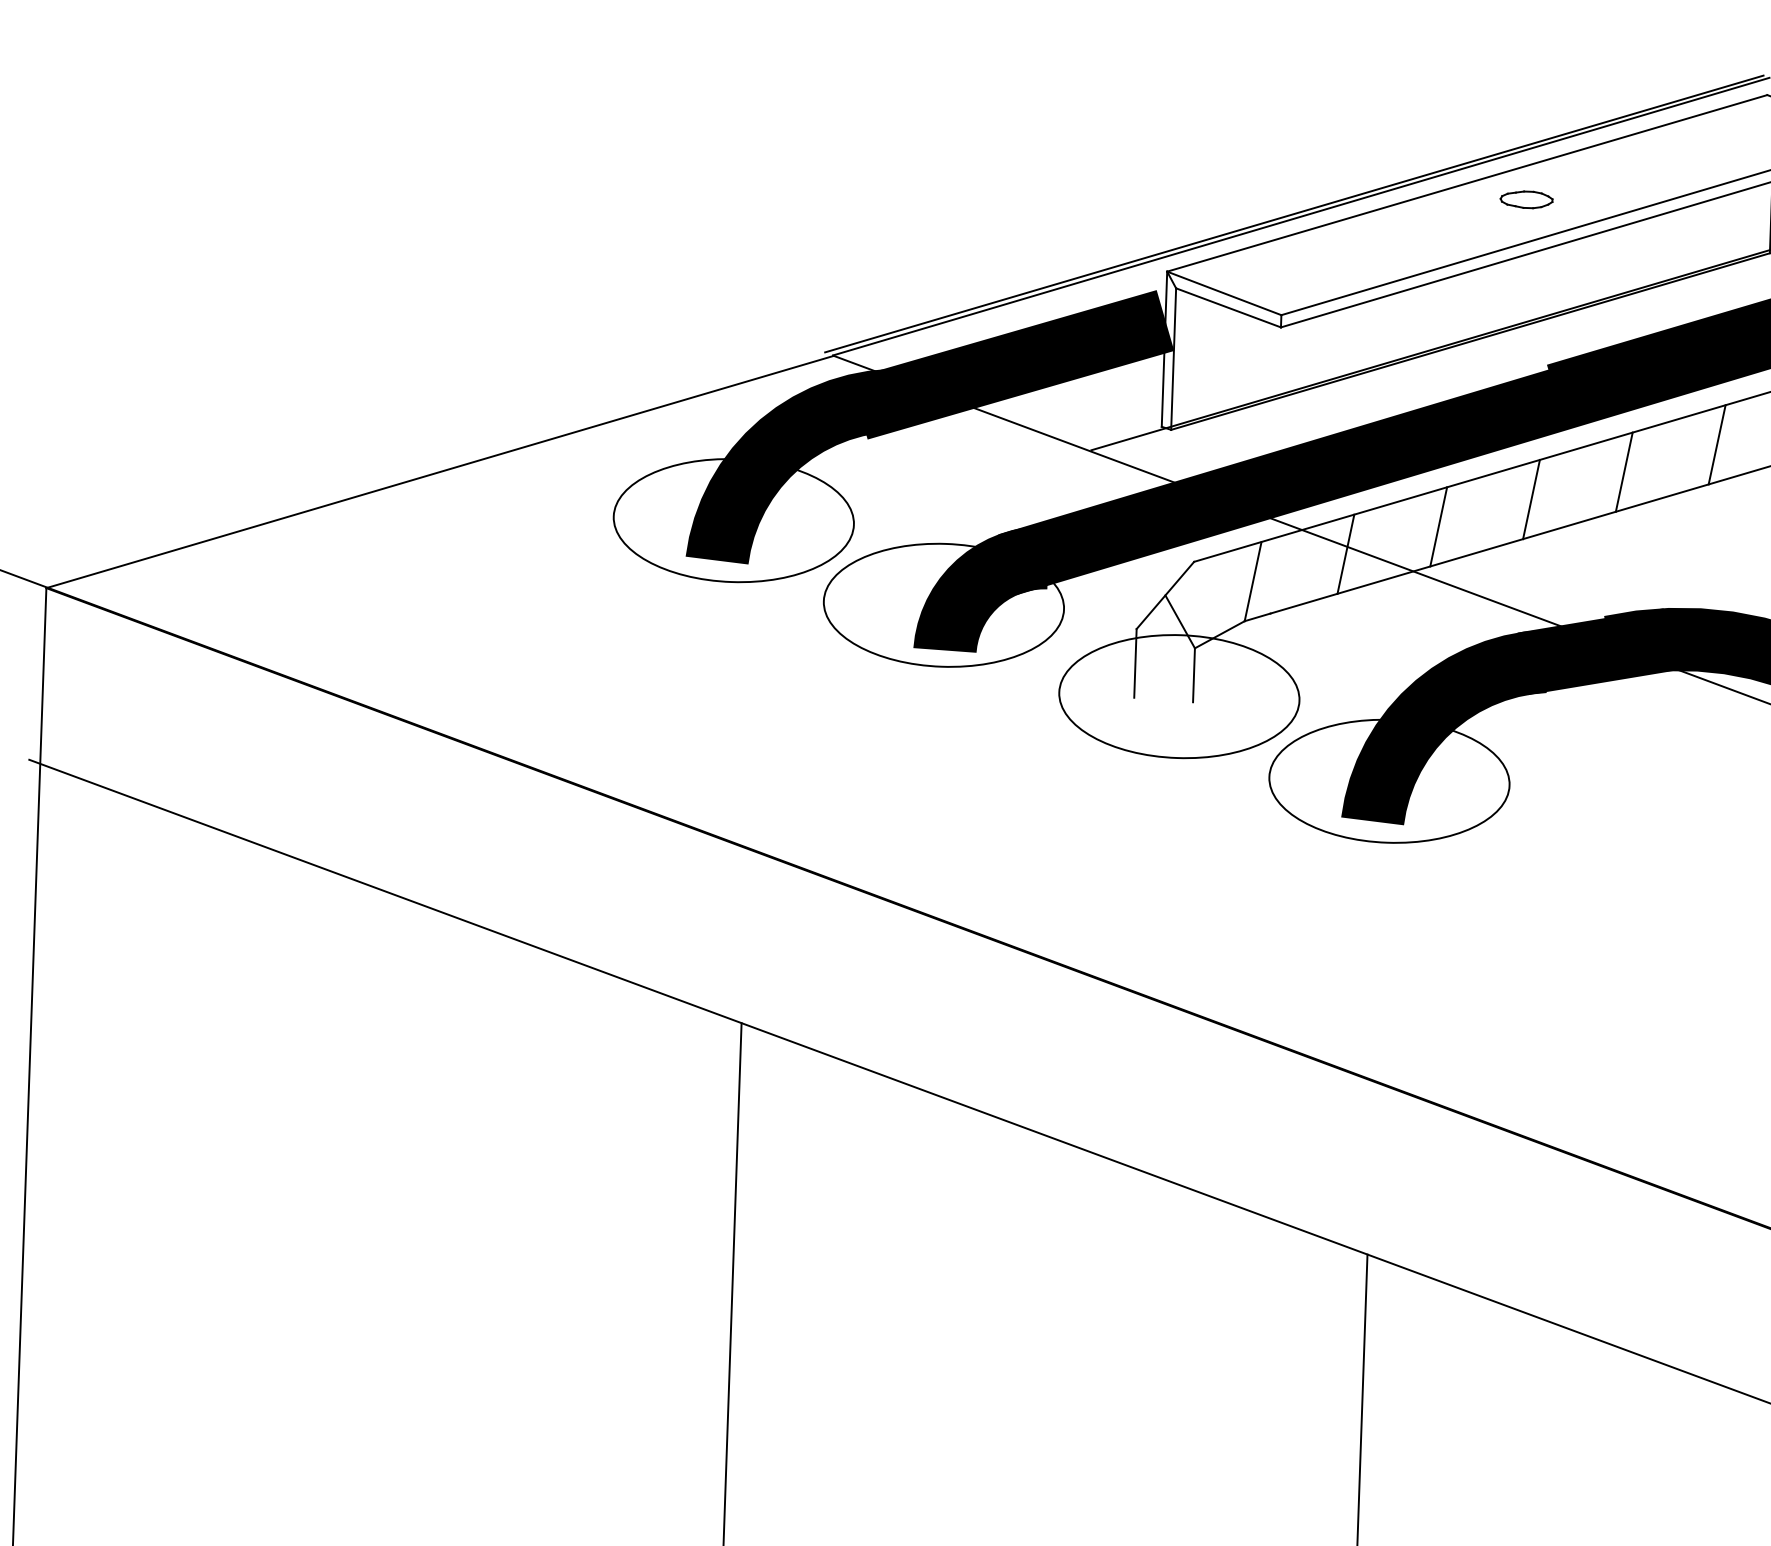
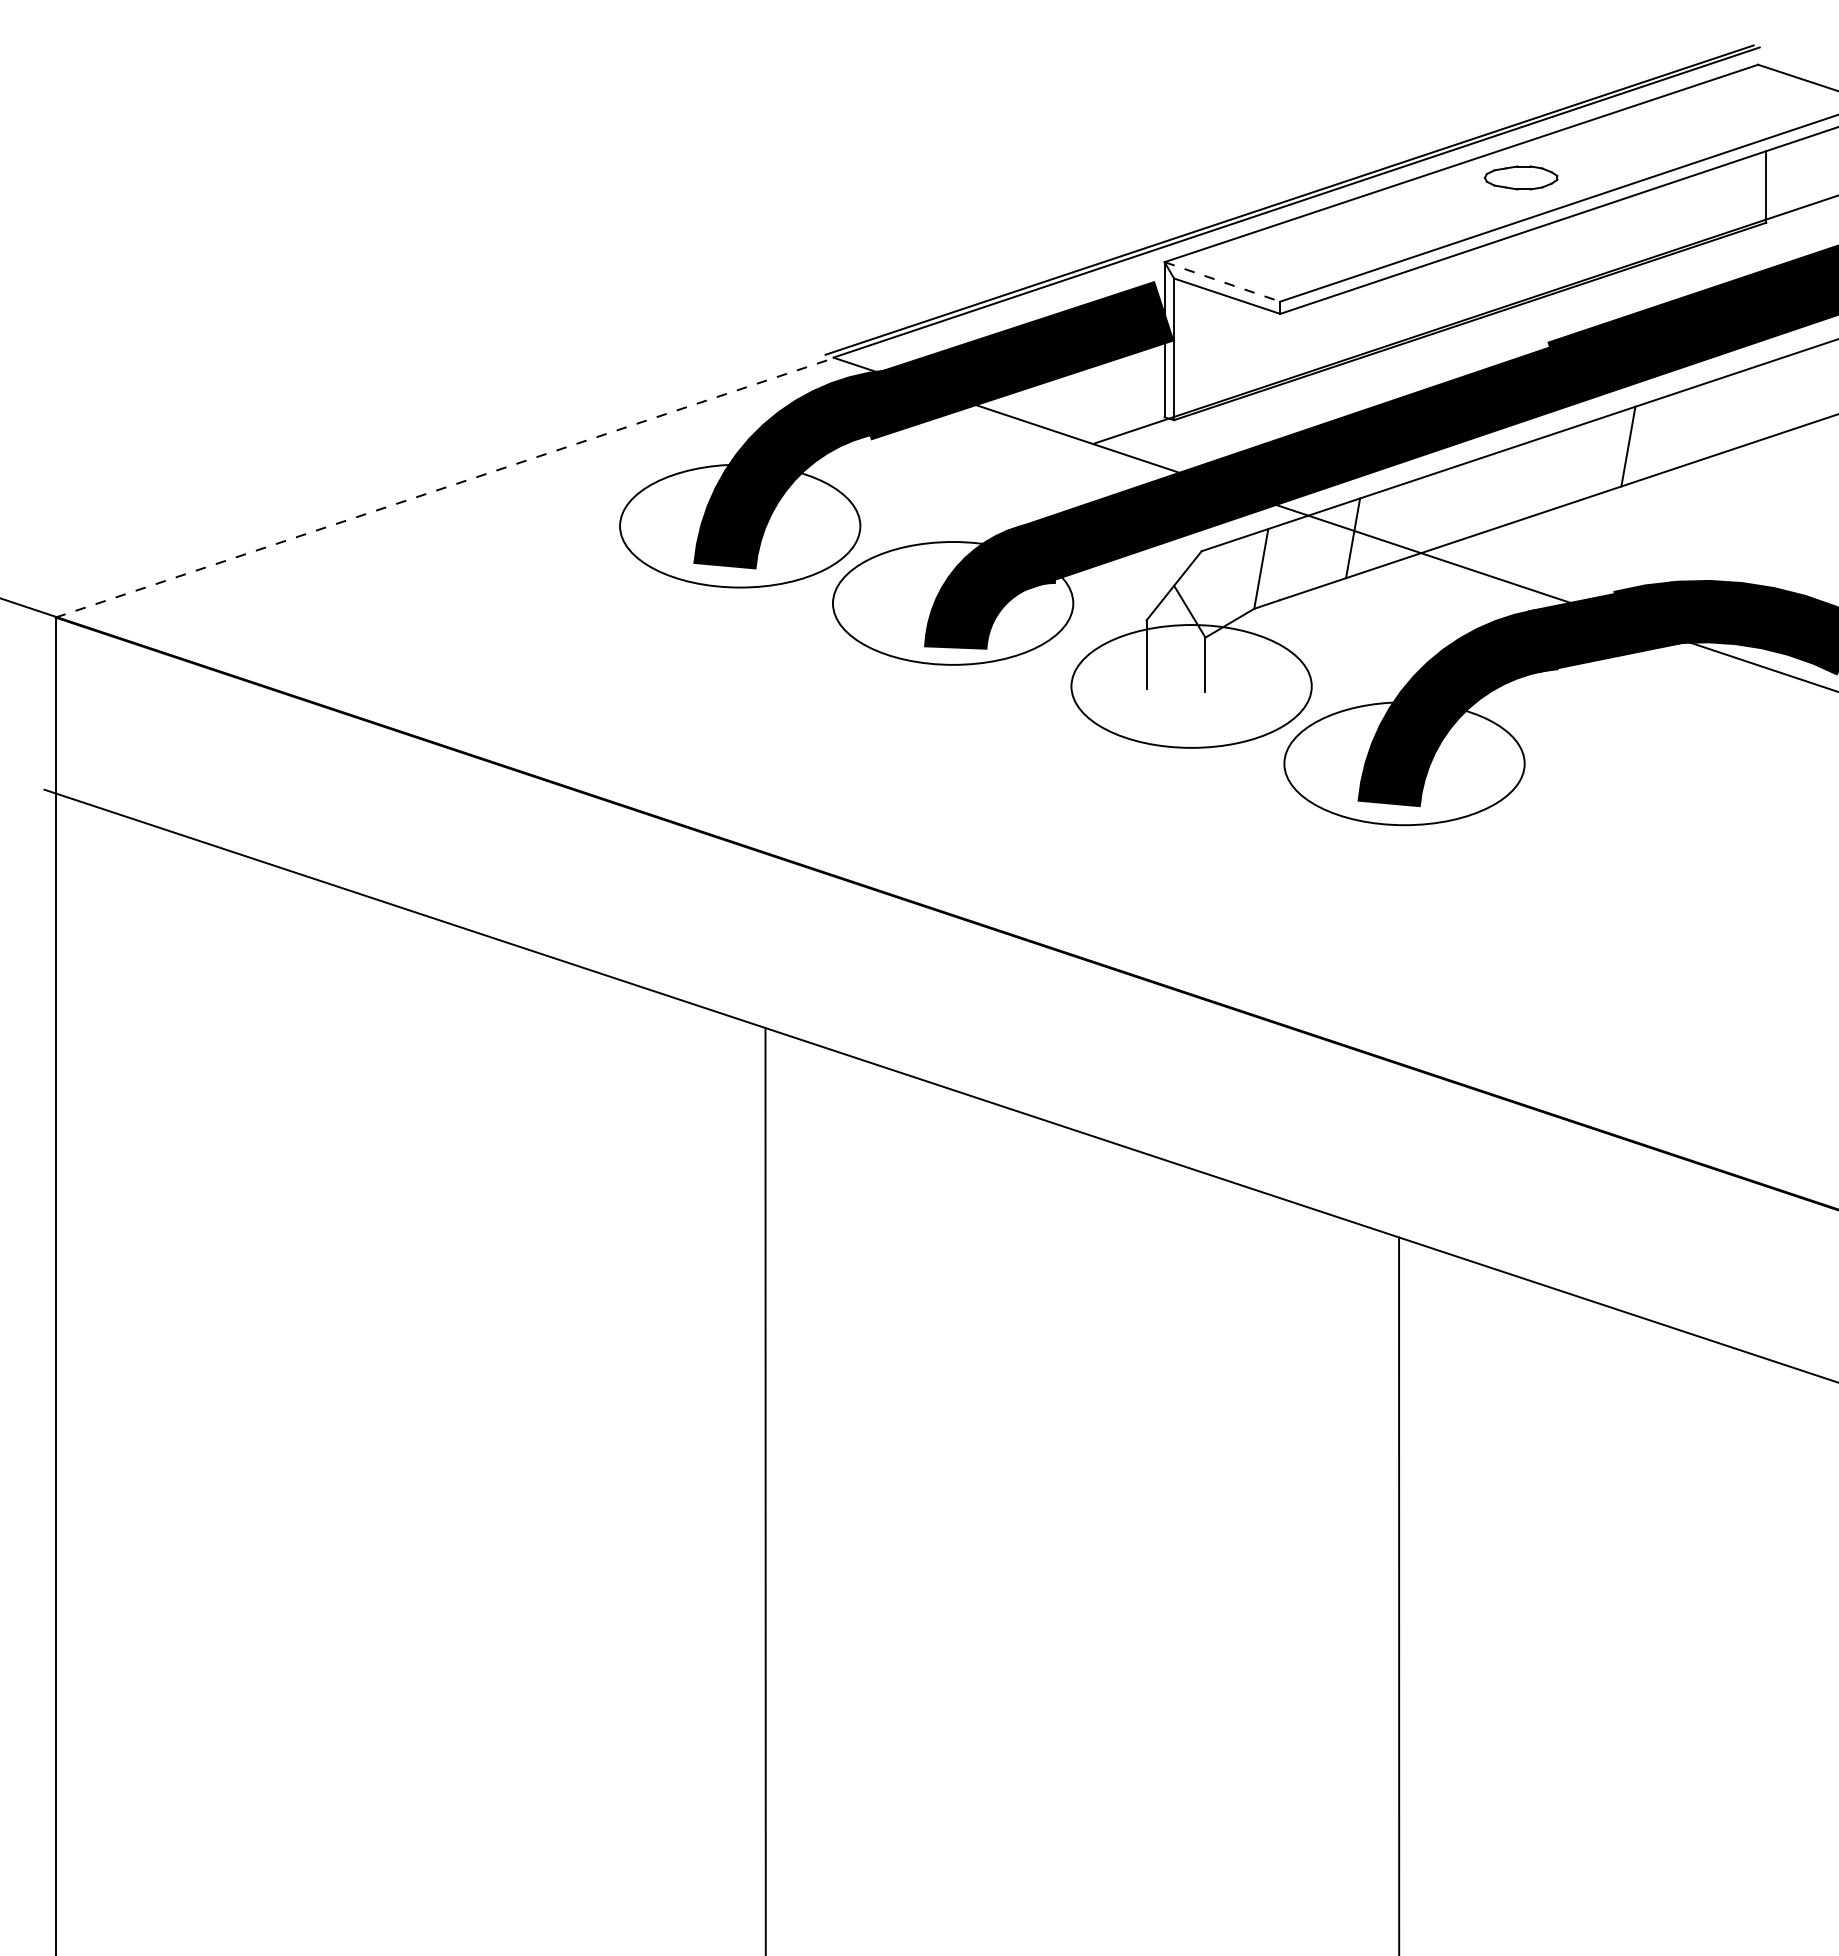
part: (1526, 199) -> (1521, 177), size x1.4
line: (1224, 293) -> (1222, 282), solid -> dashed
line: (1717, 444) -> (1720, 415), removed
line: (439, 471) -> (444, 487), solid -> dashed
line: (1531, 499) -> (1536, 477), removed
line: (1438, 526) -> (1444, 507), removed

